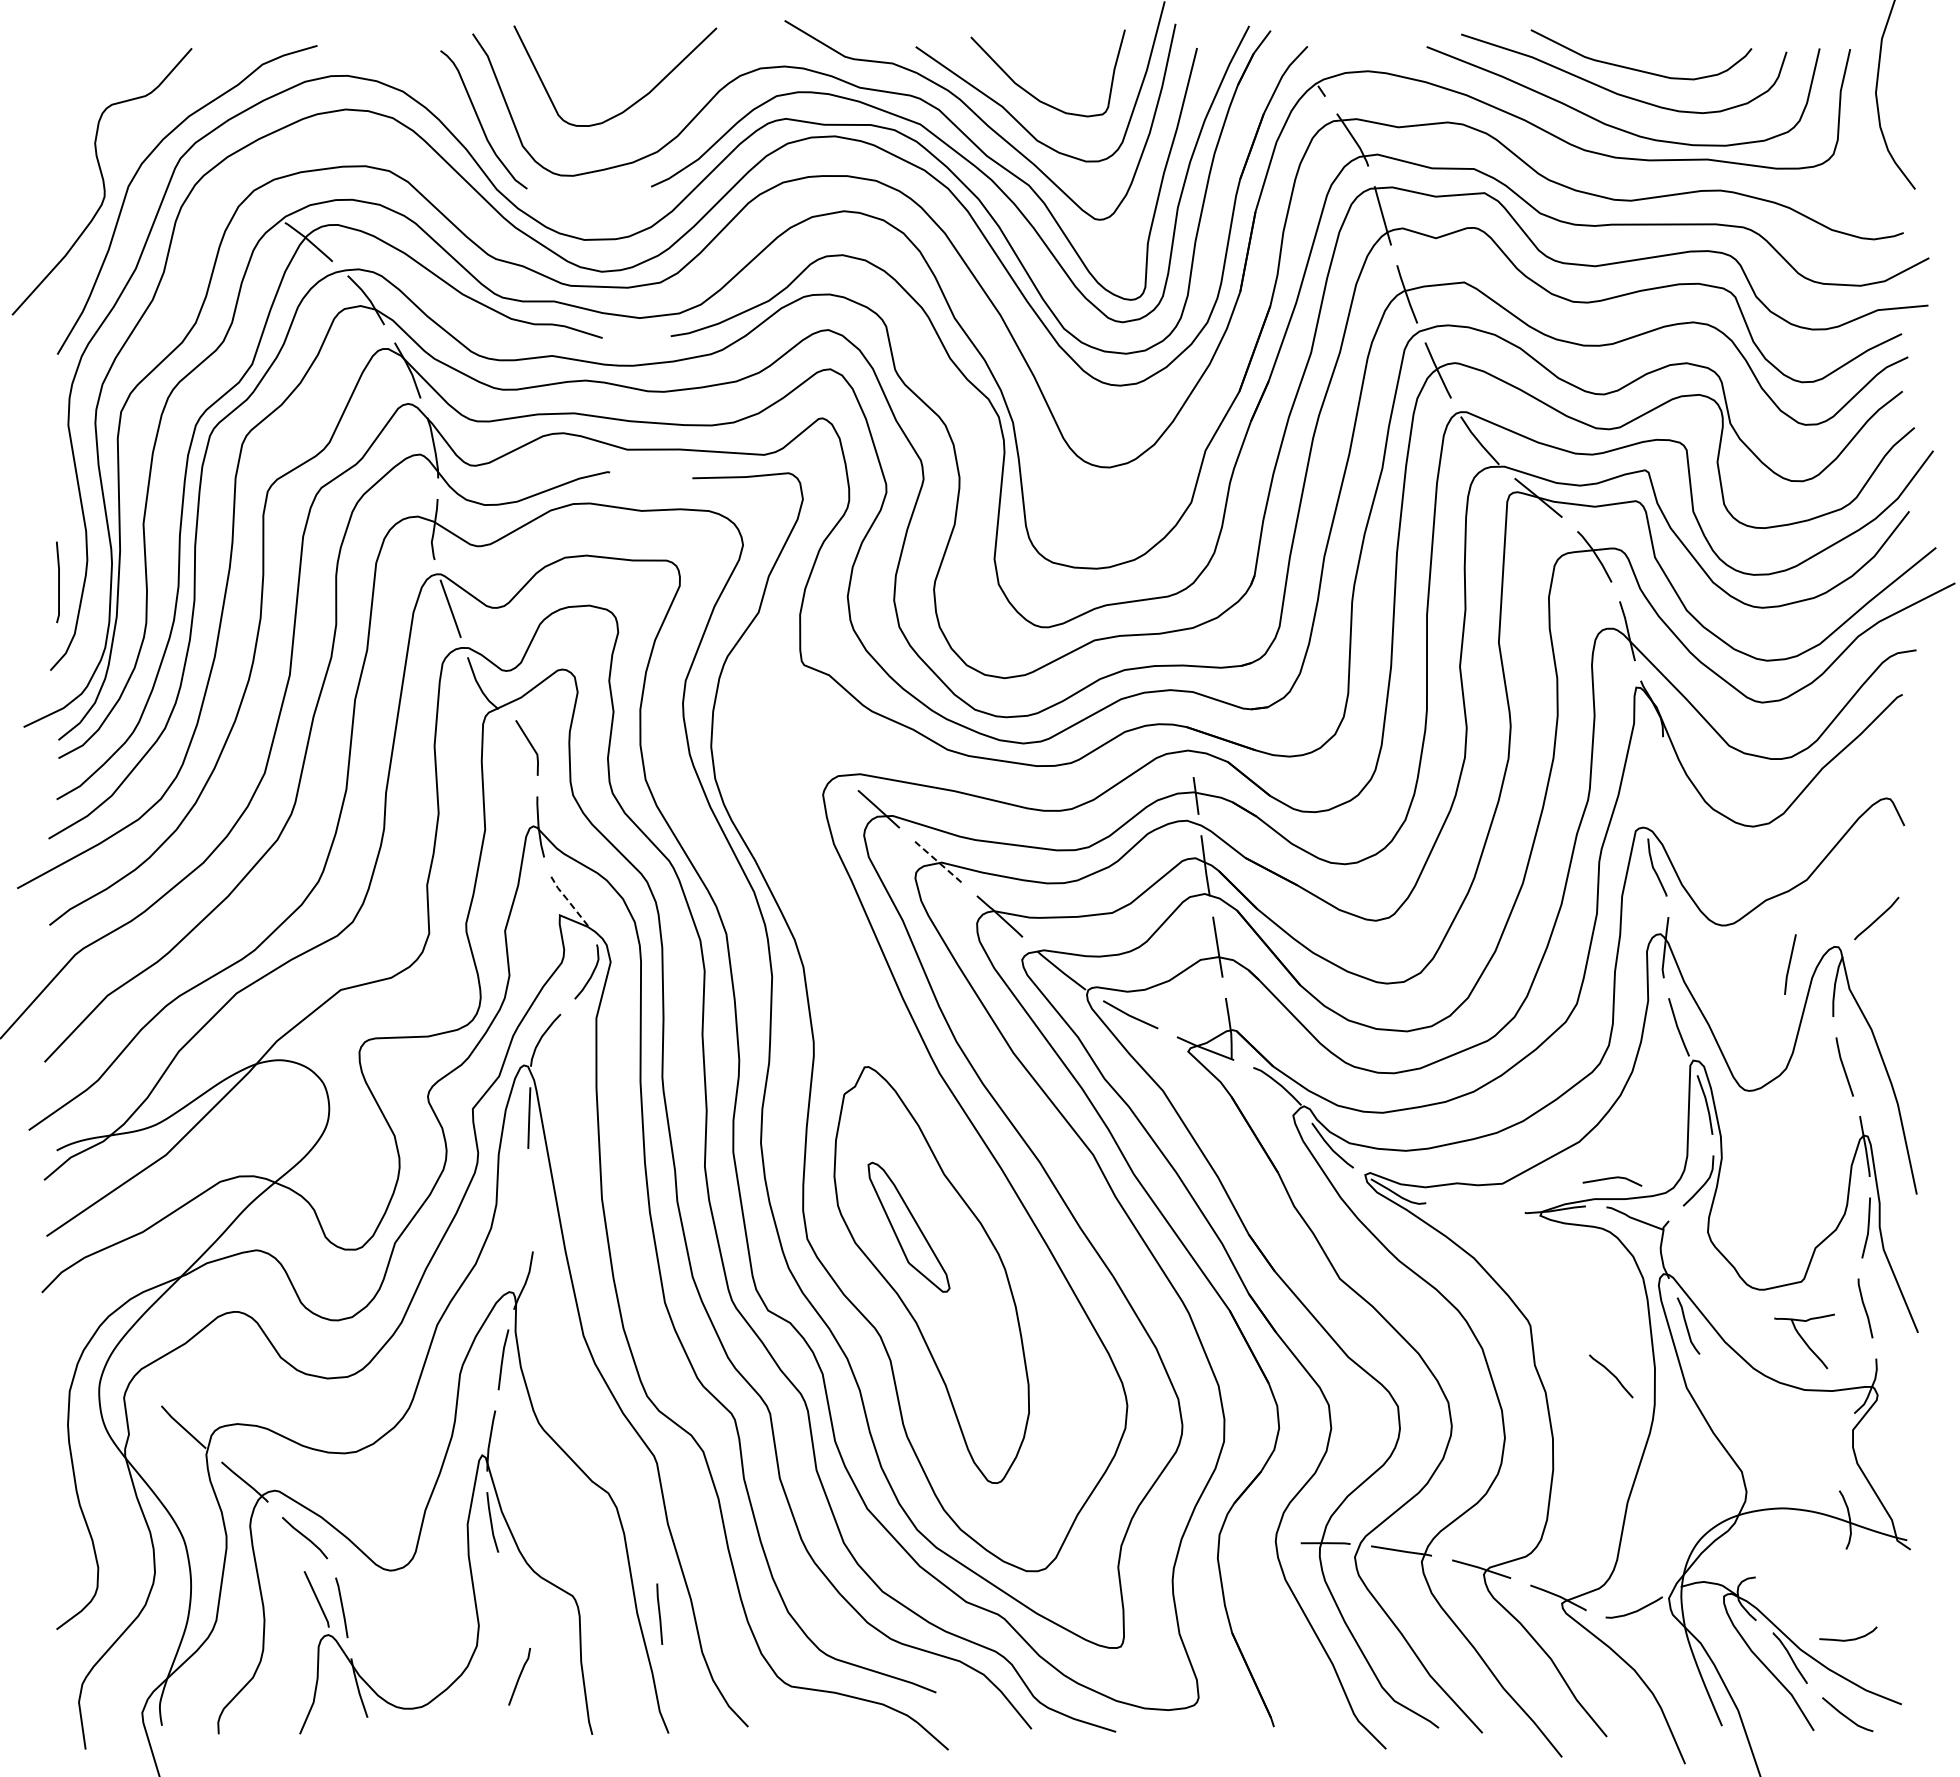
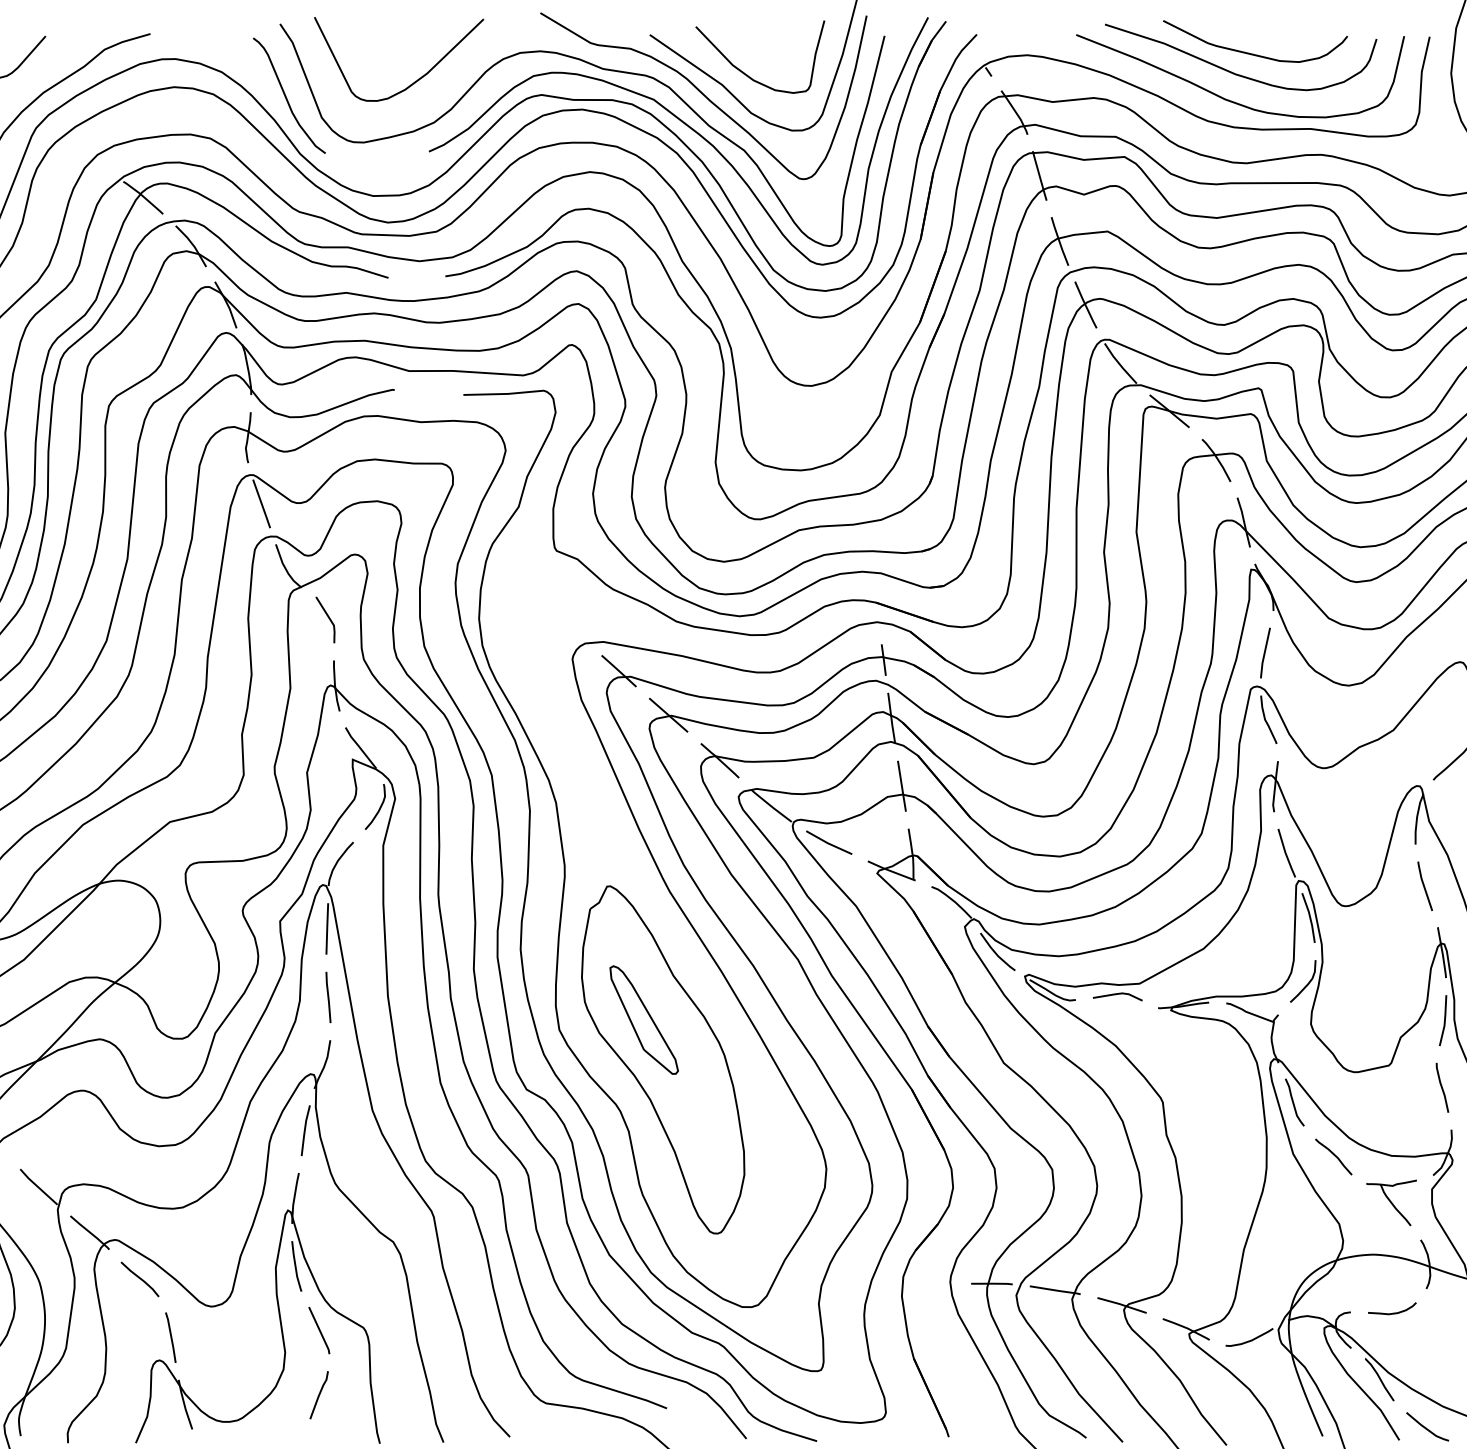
line: (939, 862) -> (669, 715), dashed -> solid
line: (568, 900) -> (359, 747), dashed -> solid
line: (1790, 964) -> (1265, 653), moved
line: (1610, 1179) -> (1116, 995), moved
part: (1804, 1341) -> (1391, 1203), moved
curve: (1612, 1375) -> (1334, 1156), moved
line: (316, 1599) -> (319, 1330), moved
line: (659, 1613) -> (328, 996), moved
curve: (1848, 1639) -> (1392, 1313), moved

